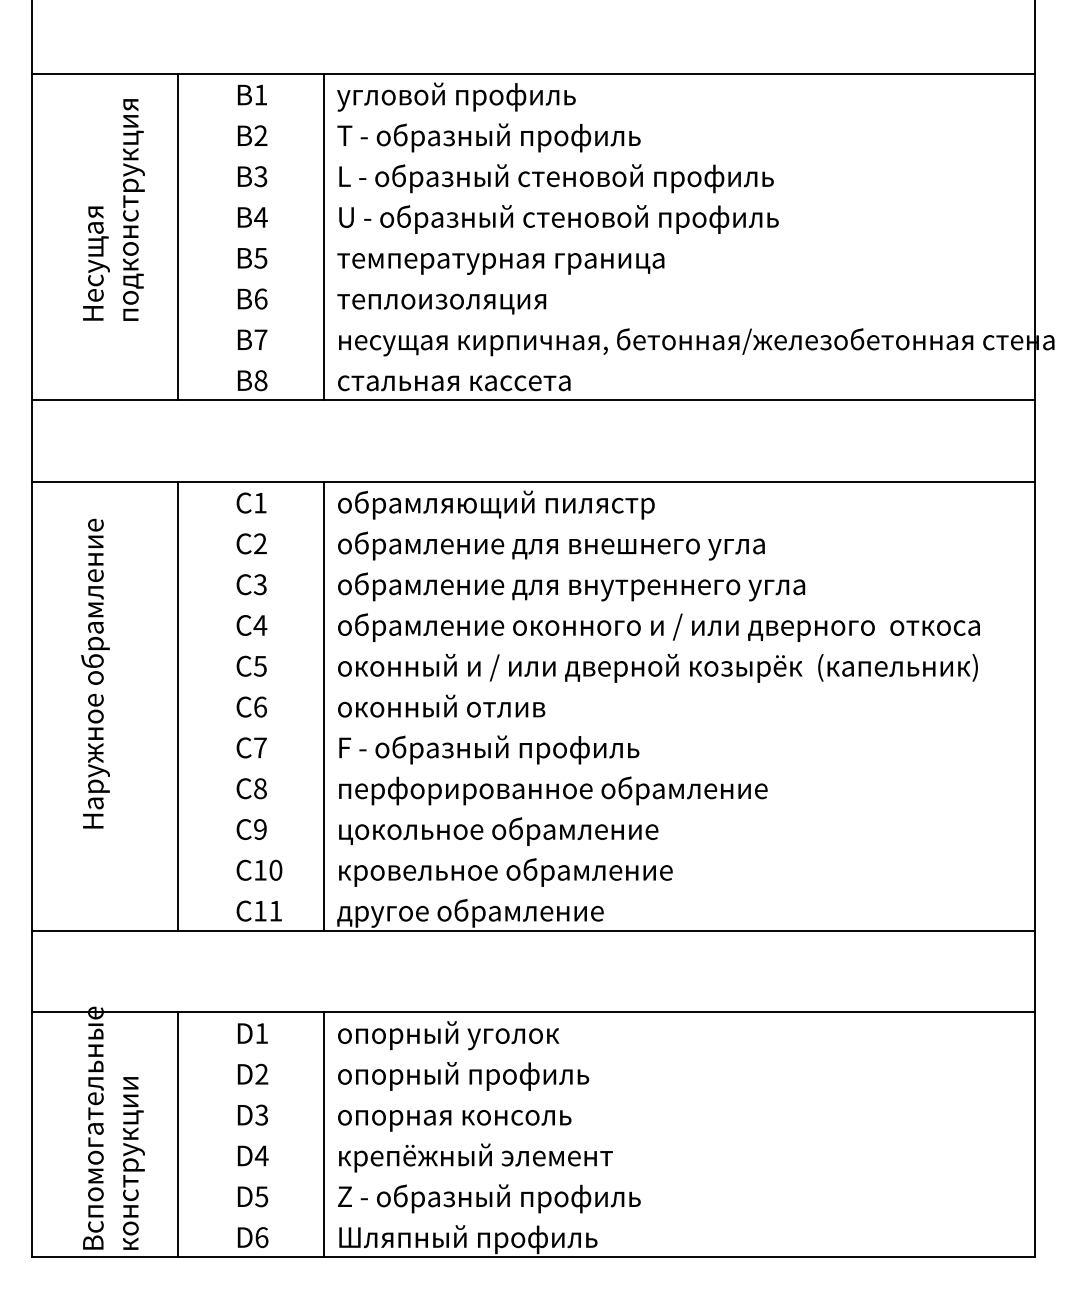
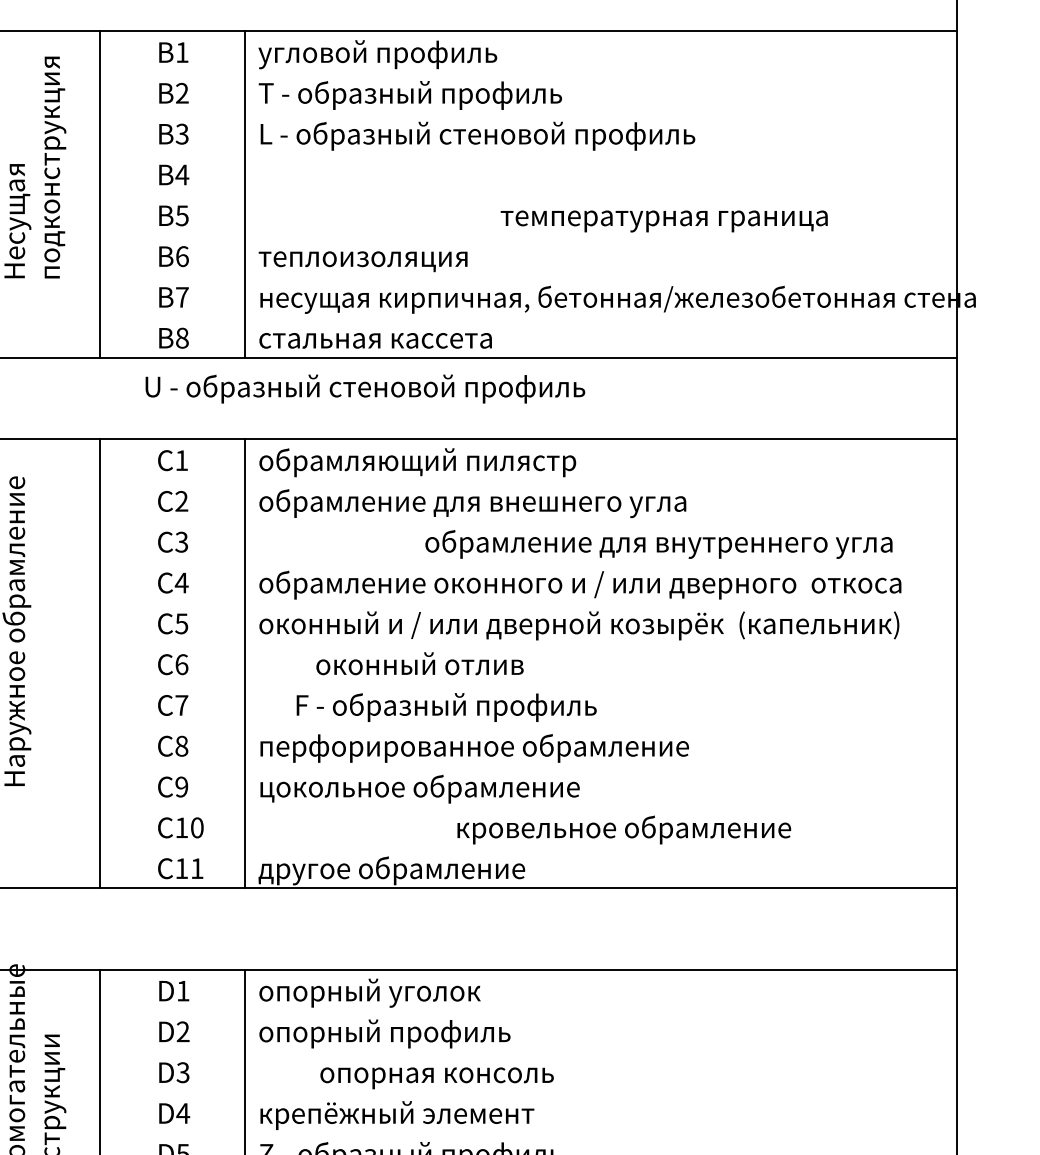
text: (558, 219) -> (364, 389), moved
text: (500, 263) -> (663, 221), moved
text: (571, 586) -> (658, 544), moved
text: (441, 705) -> (419, 663), moved
text: (489, 749) -> (446, 707), moved
text: (505, 872) -> (623, 830), moved
text: (454, 1120) -> (436, 1078), moved

